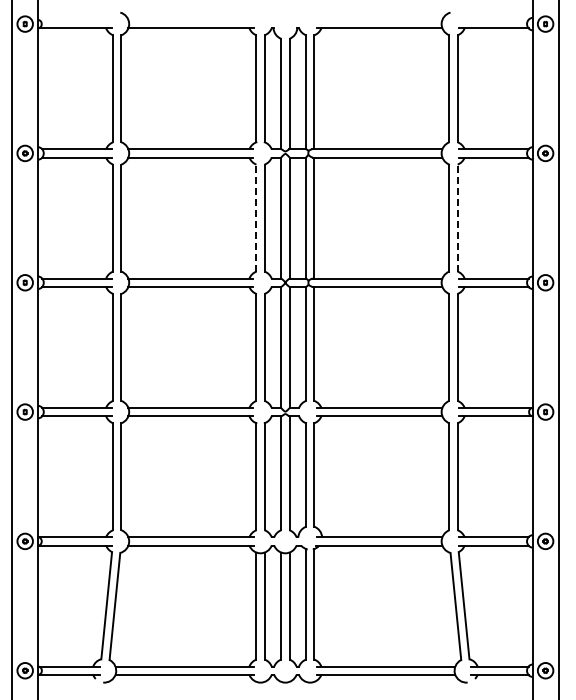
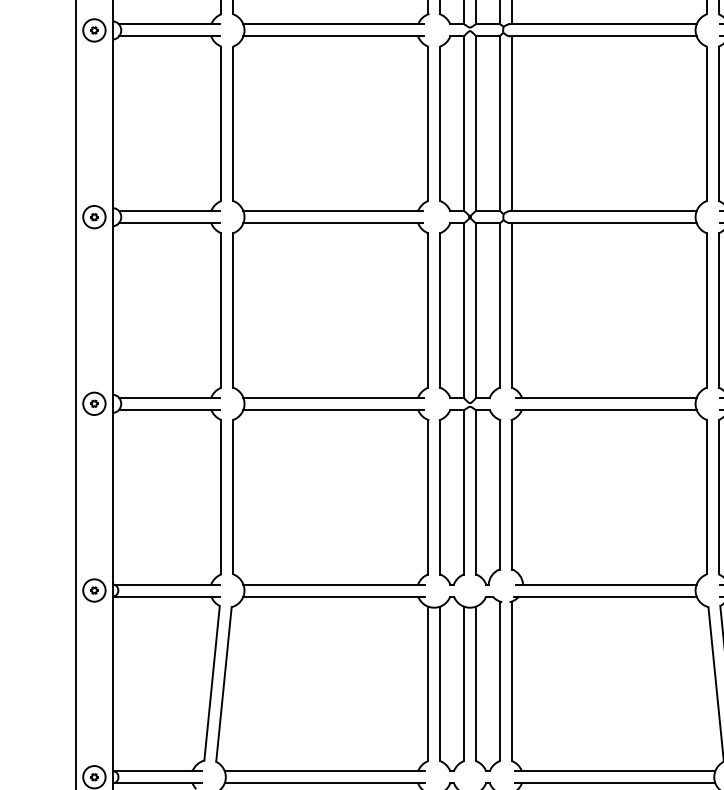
line: (256, 218) -> (428, 124), dashed -> solid
line: (457, 218) -> (718, 124), dashed -> solid

